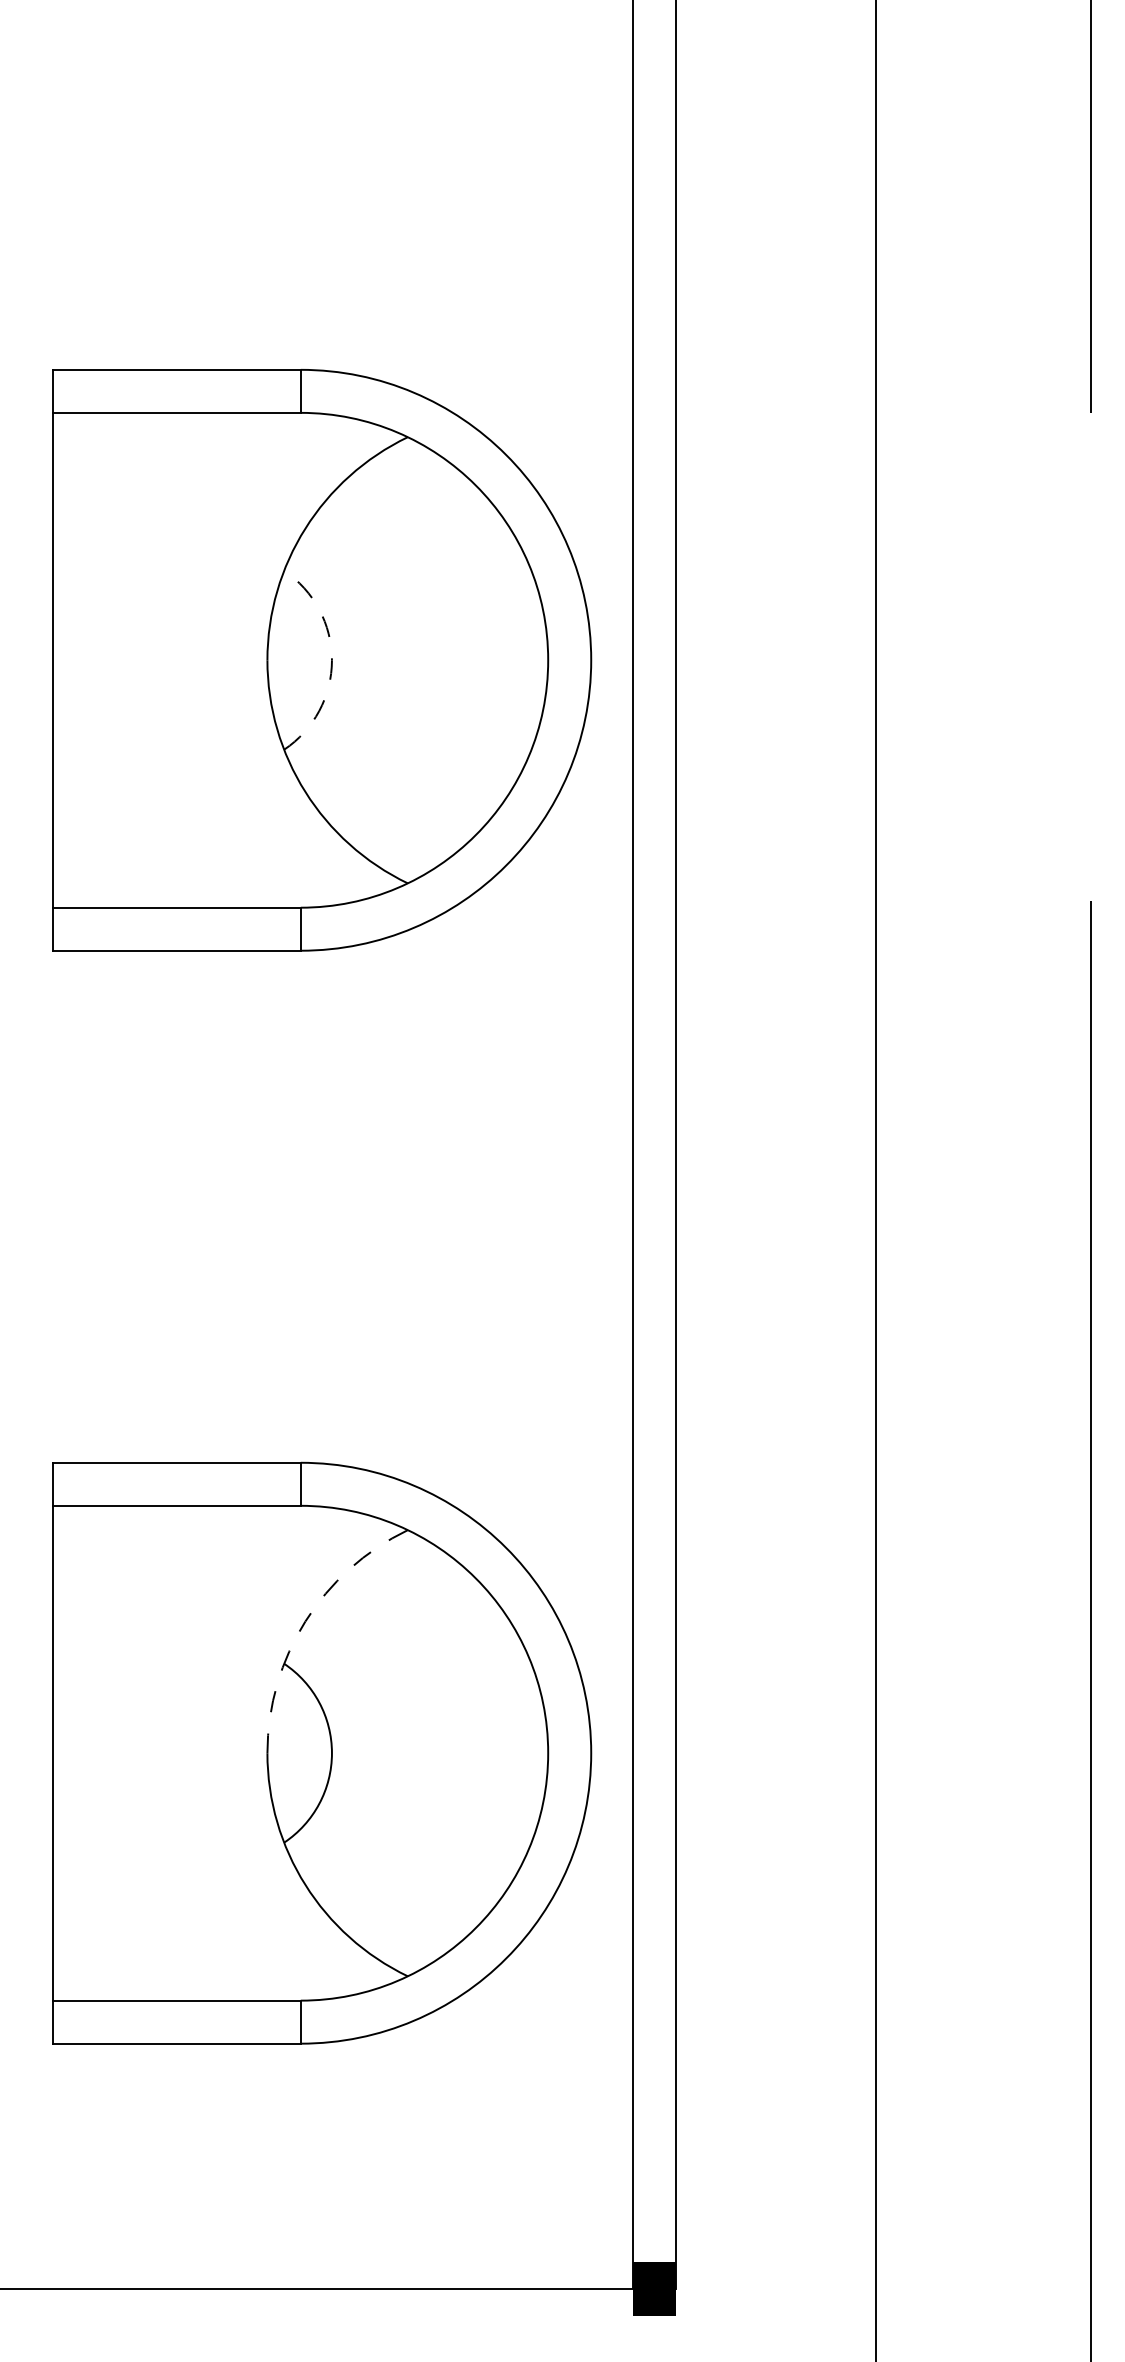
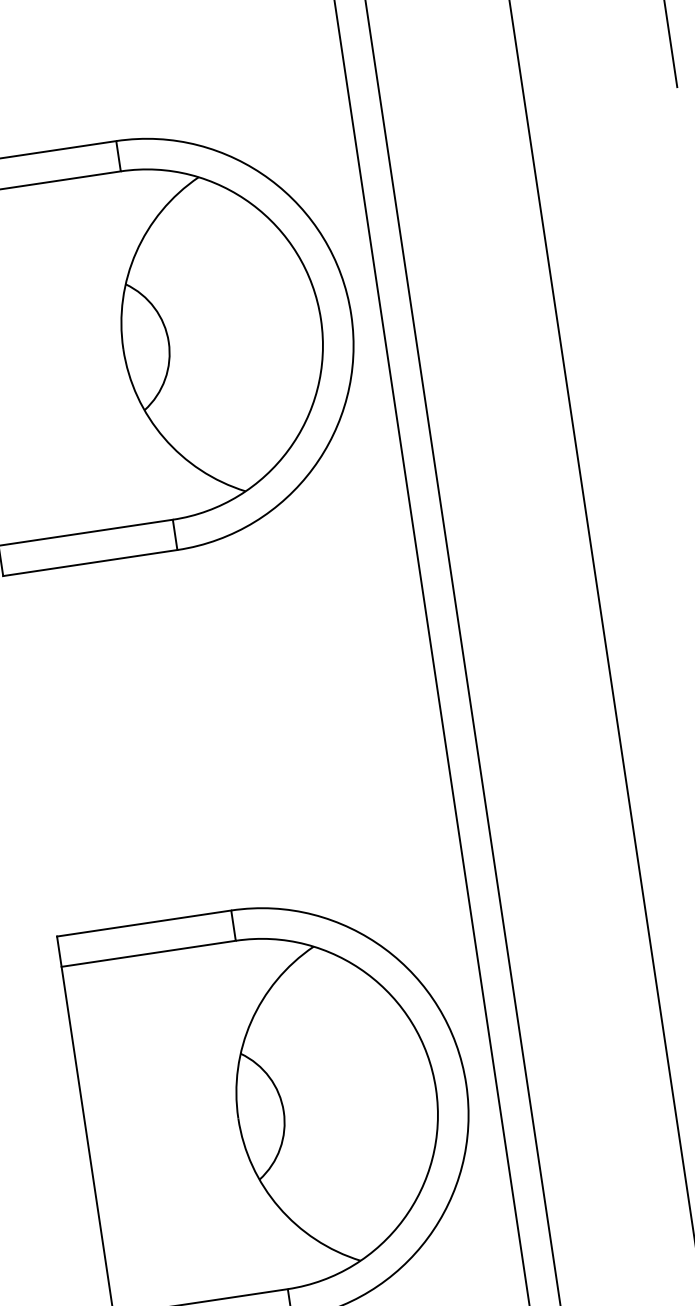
arc: (331, 660) -> (168, 342), dashed -> solid
arc: (305, 1621) -> (251, 1021), dashed -> solid

